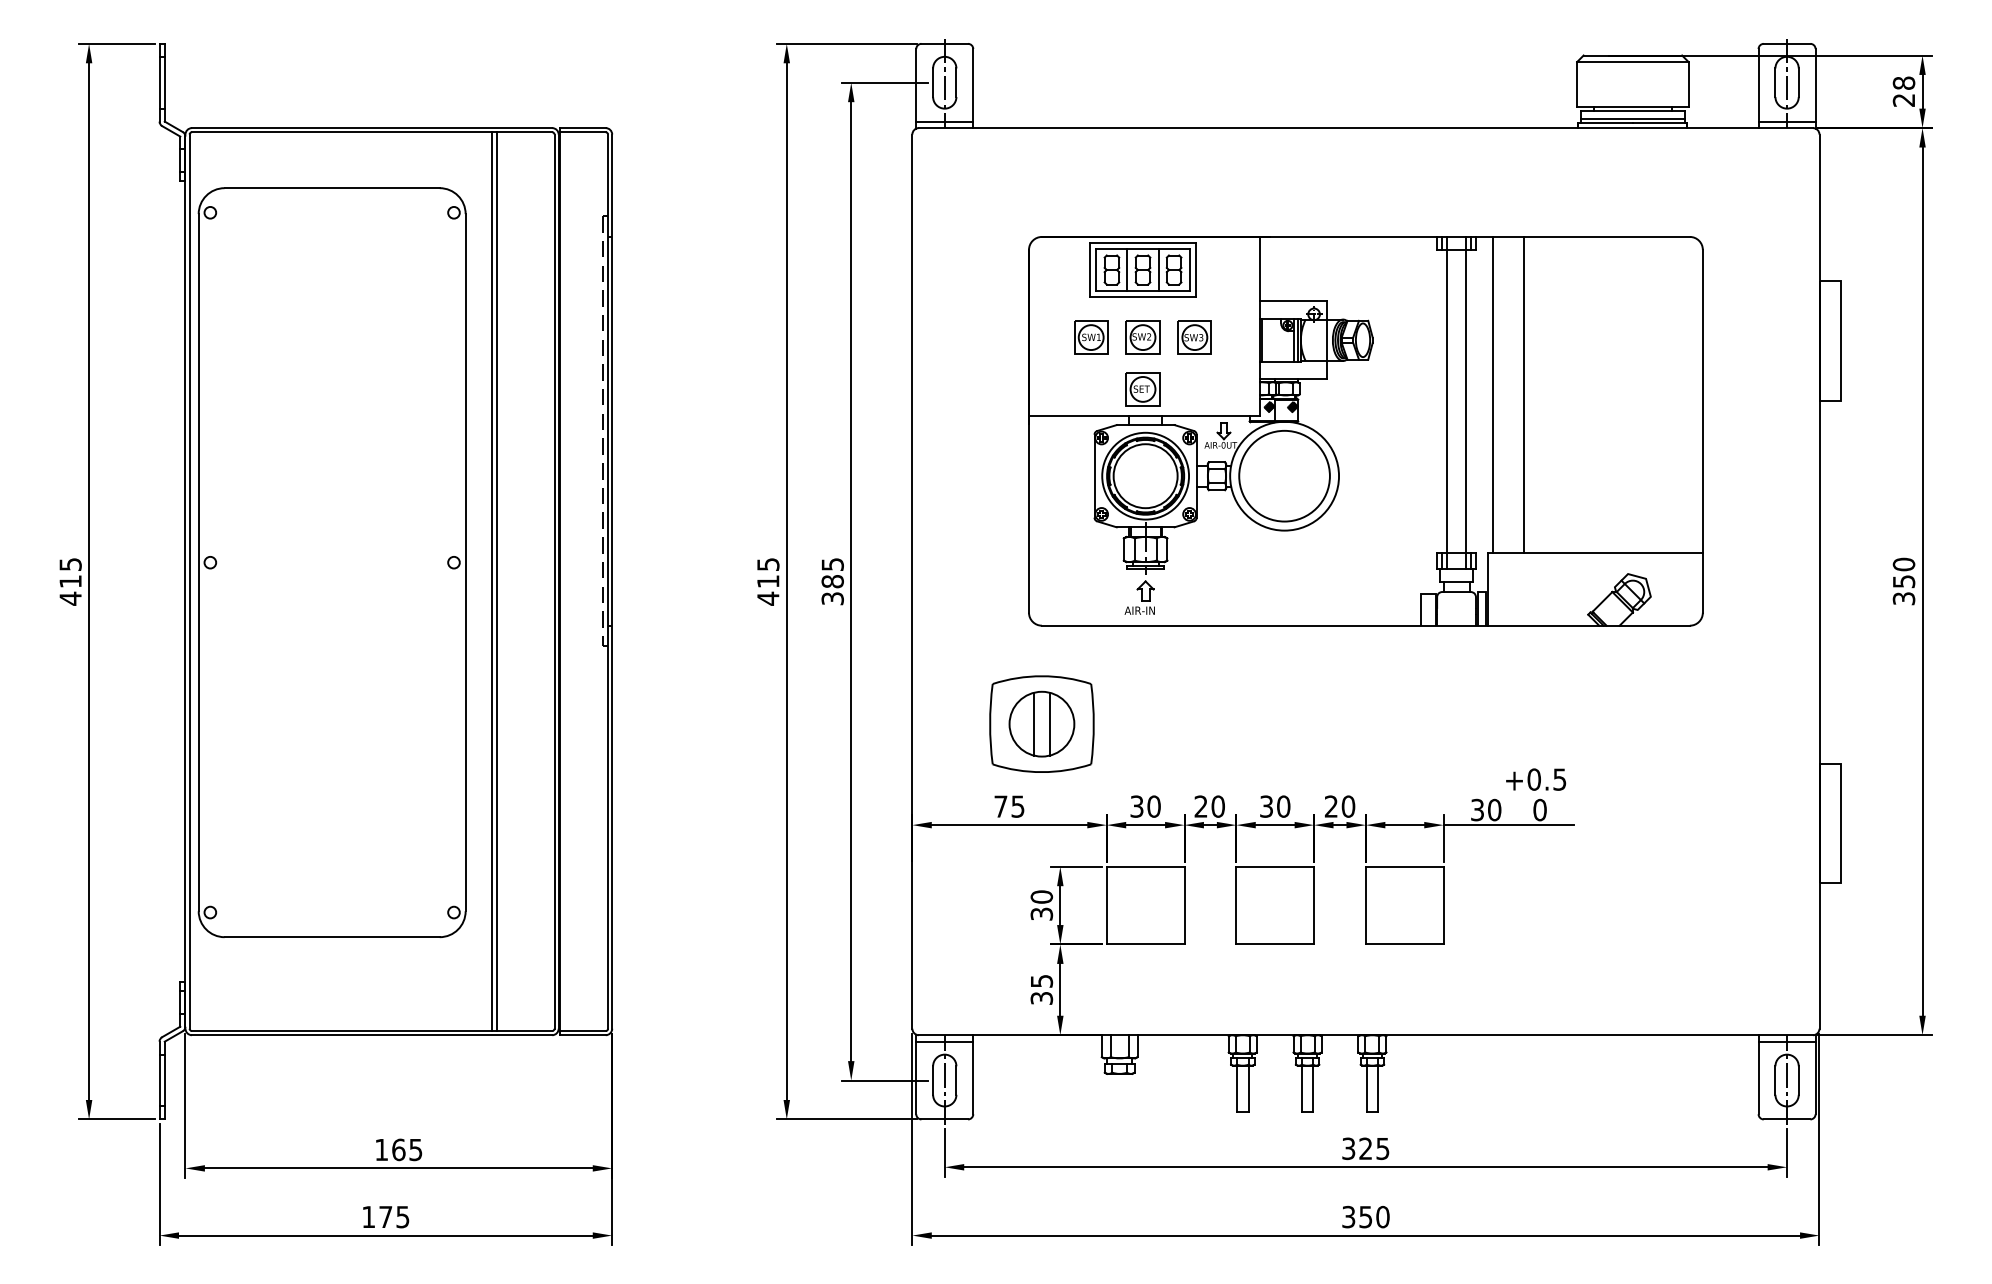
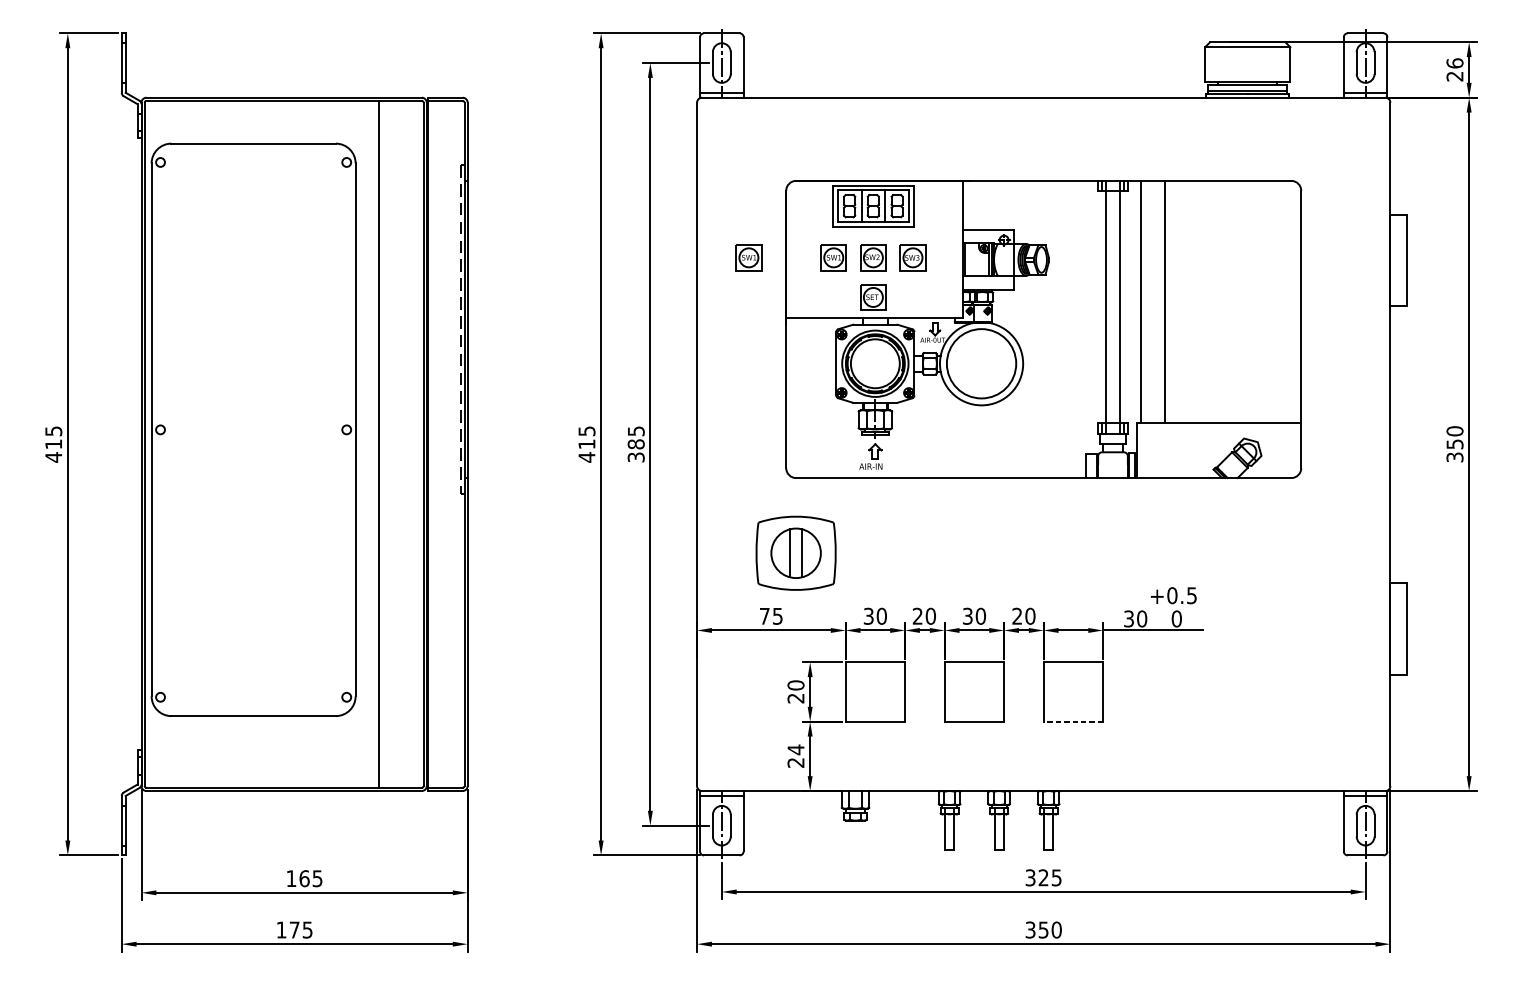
text: (1903, 82) -> (1454, 62), 28 -> 26
part: (980, 337) -> (749, 257), added
line: (492, 581) -> (376, 444), removed
text: (1042, 913) -> (796, 698), 30 -> 20
line: (1404, 944) -> (1073, 721), solid -> dashed
text: (1042, 989) -> (796, 756), 35 -> 24

